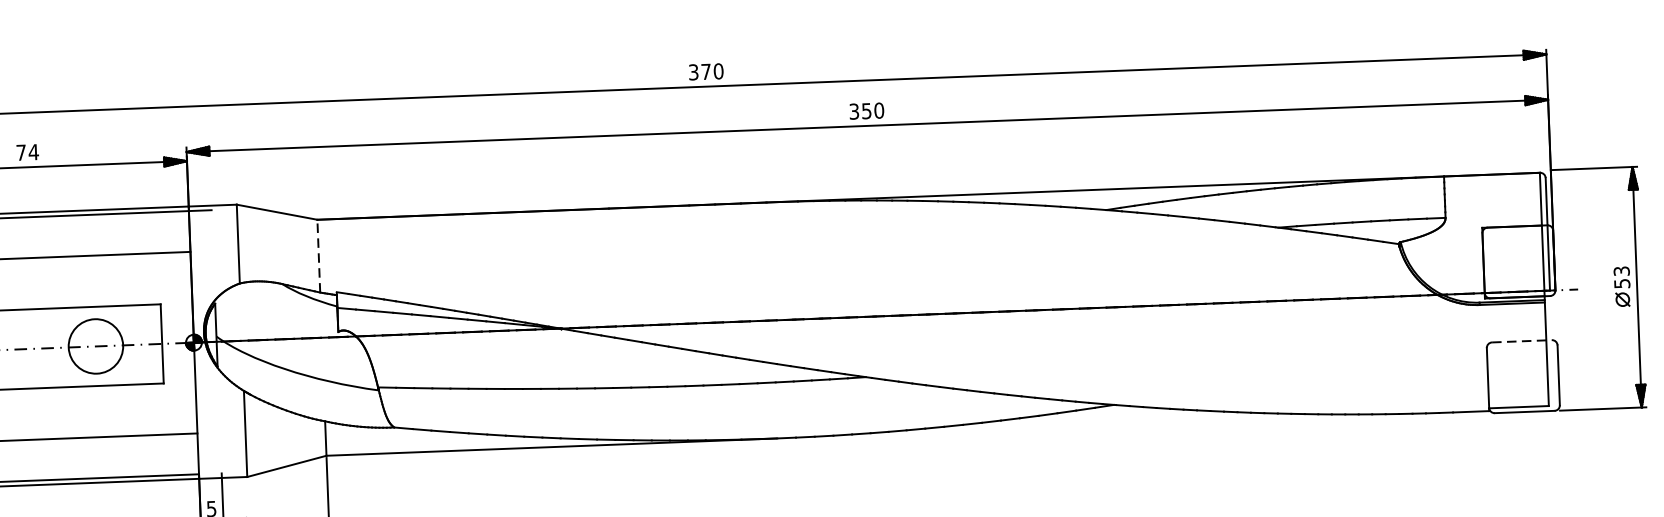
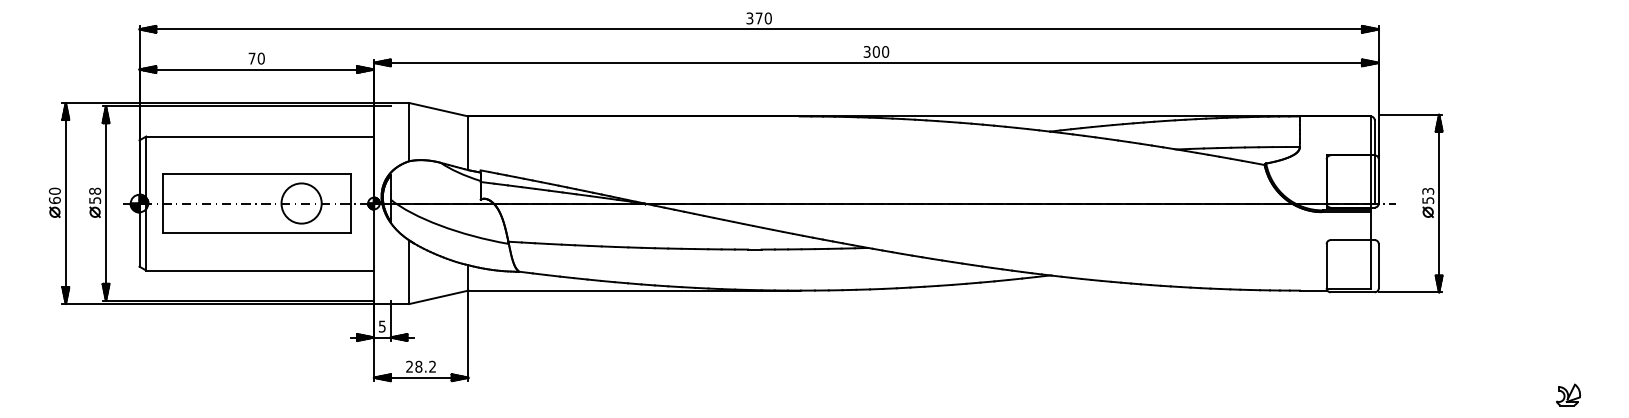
text: (865, 110) -> (875, 51), 350 -> 300
text: (34, 152) -> (261, 58), 74 -> 70
line: (318, 256) -> (468, 143), dashed -> solid
line: (1523, 341) -> (1353, 240), dashed -> solid

